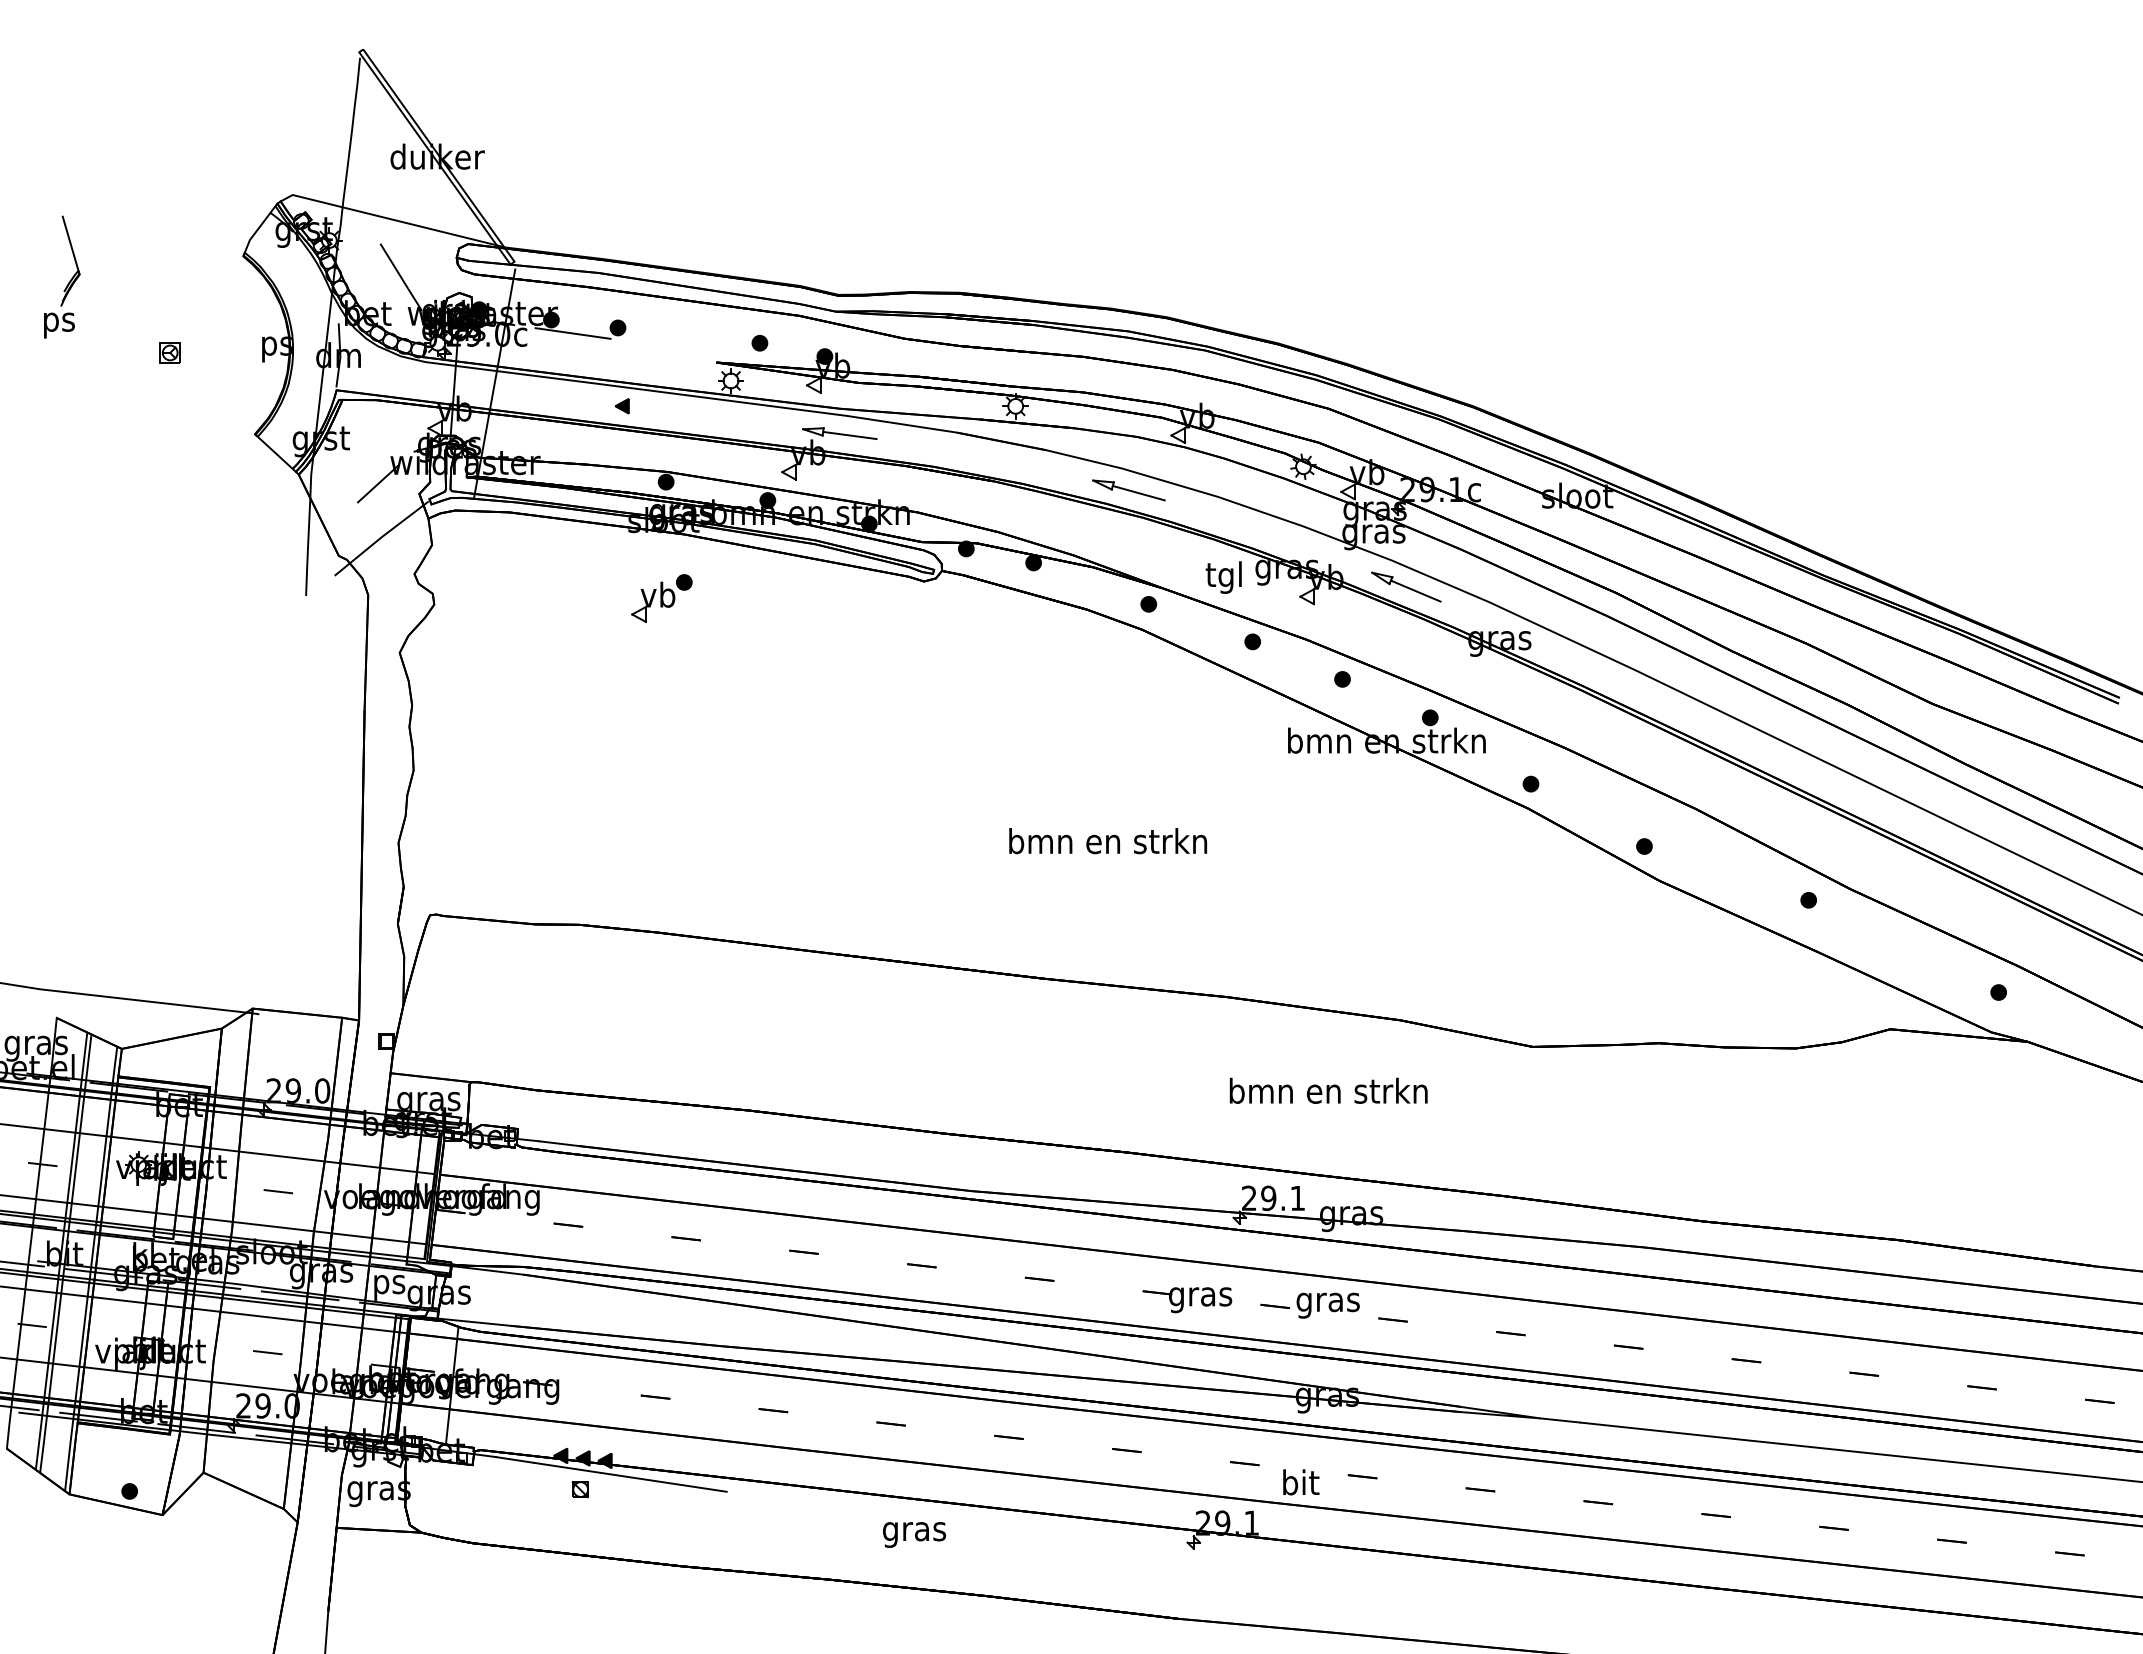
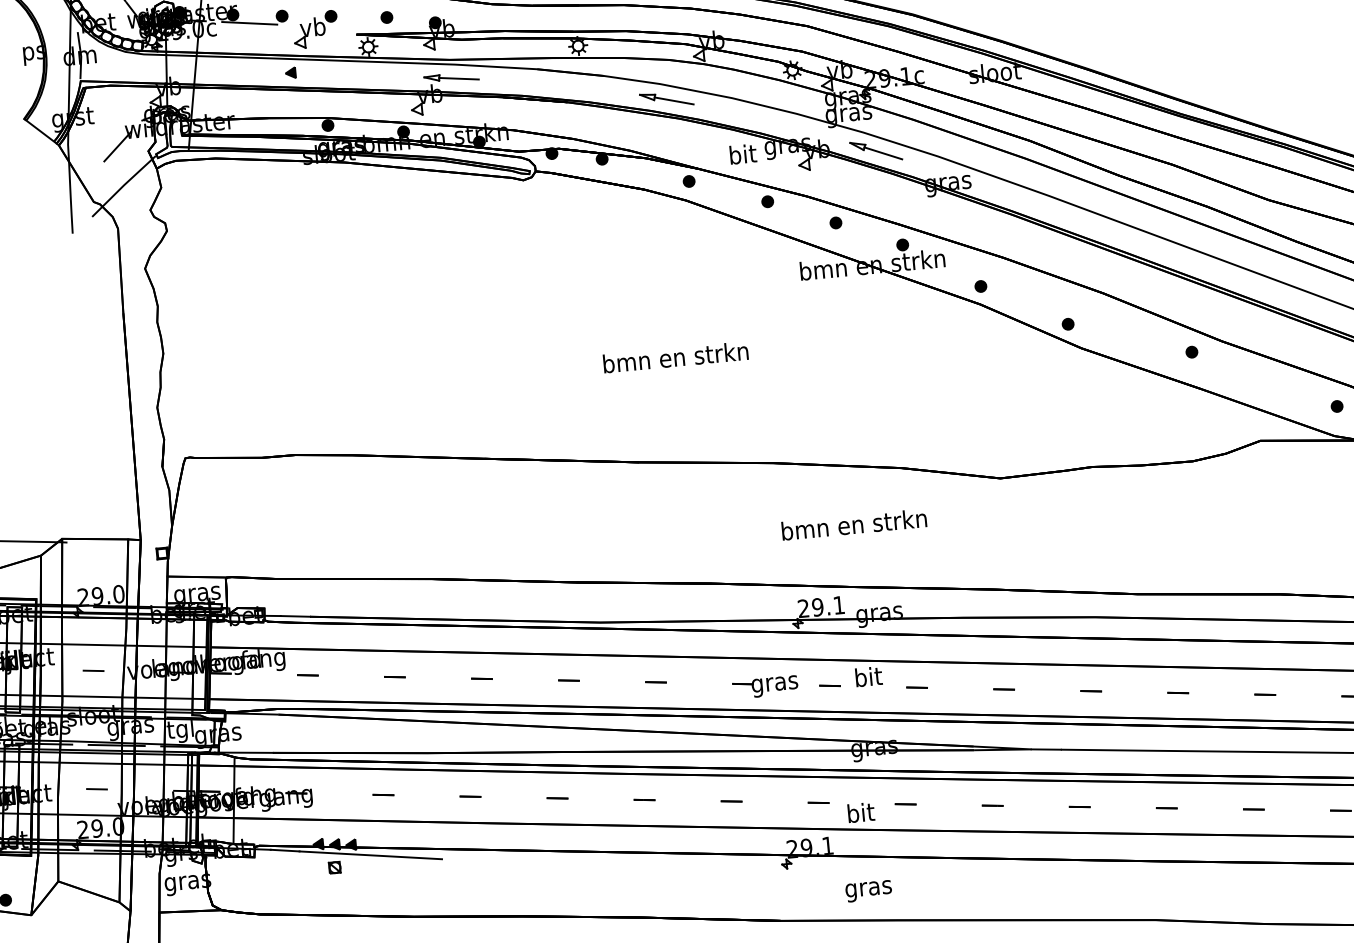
text: (1224, 577) -> (742, 156), tgl -> bit
part: (661, 598) -> (315, 29), moved
text: (388, 1284) -> (180, 731), ps -> tgl
text: (1327, 1302) -> (868, 679), gras -> bit
text: (914, 1534) -> (868, 890), moved

